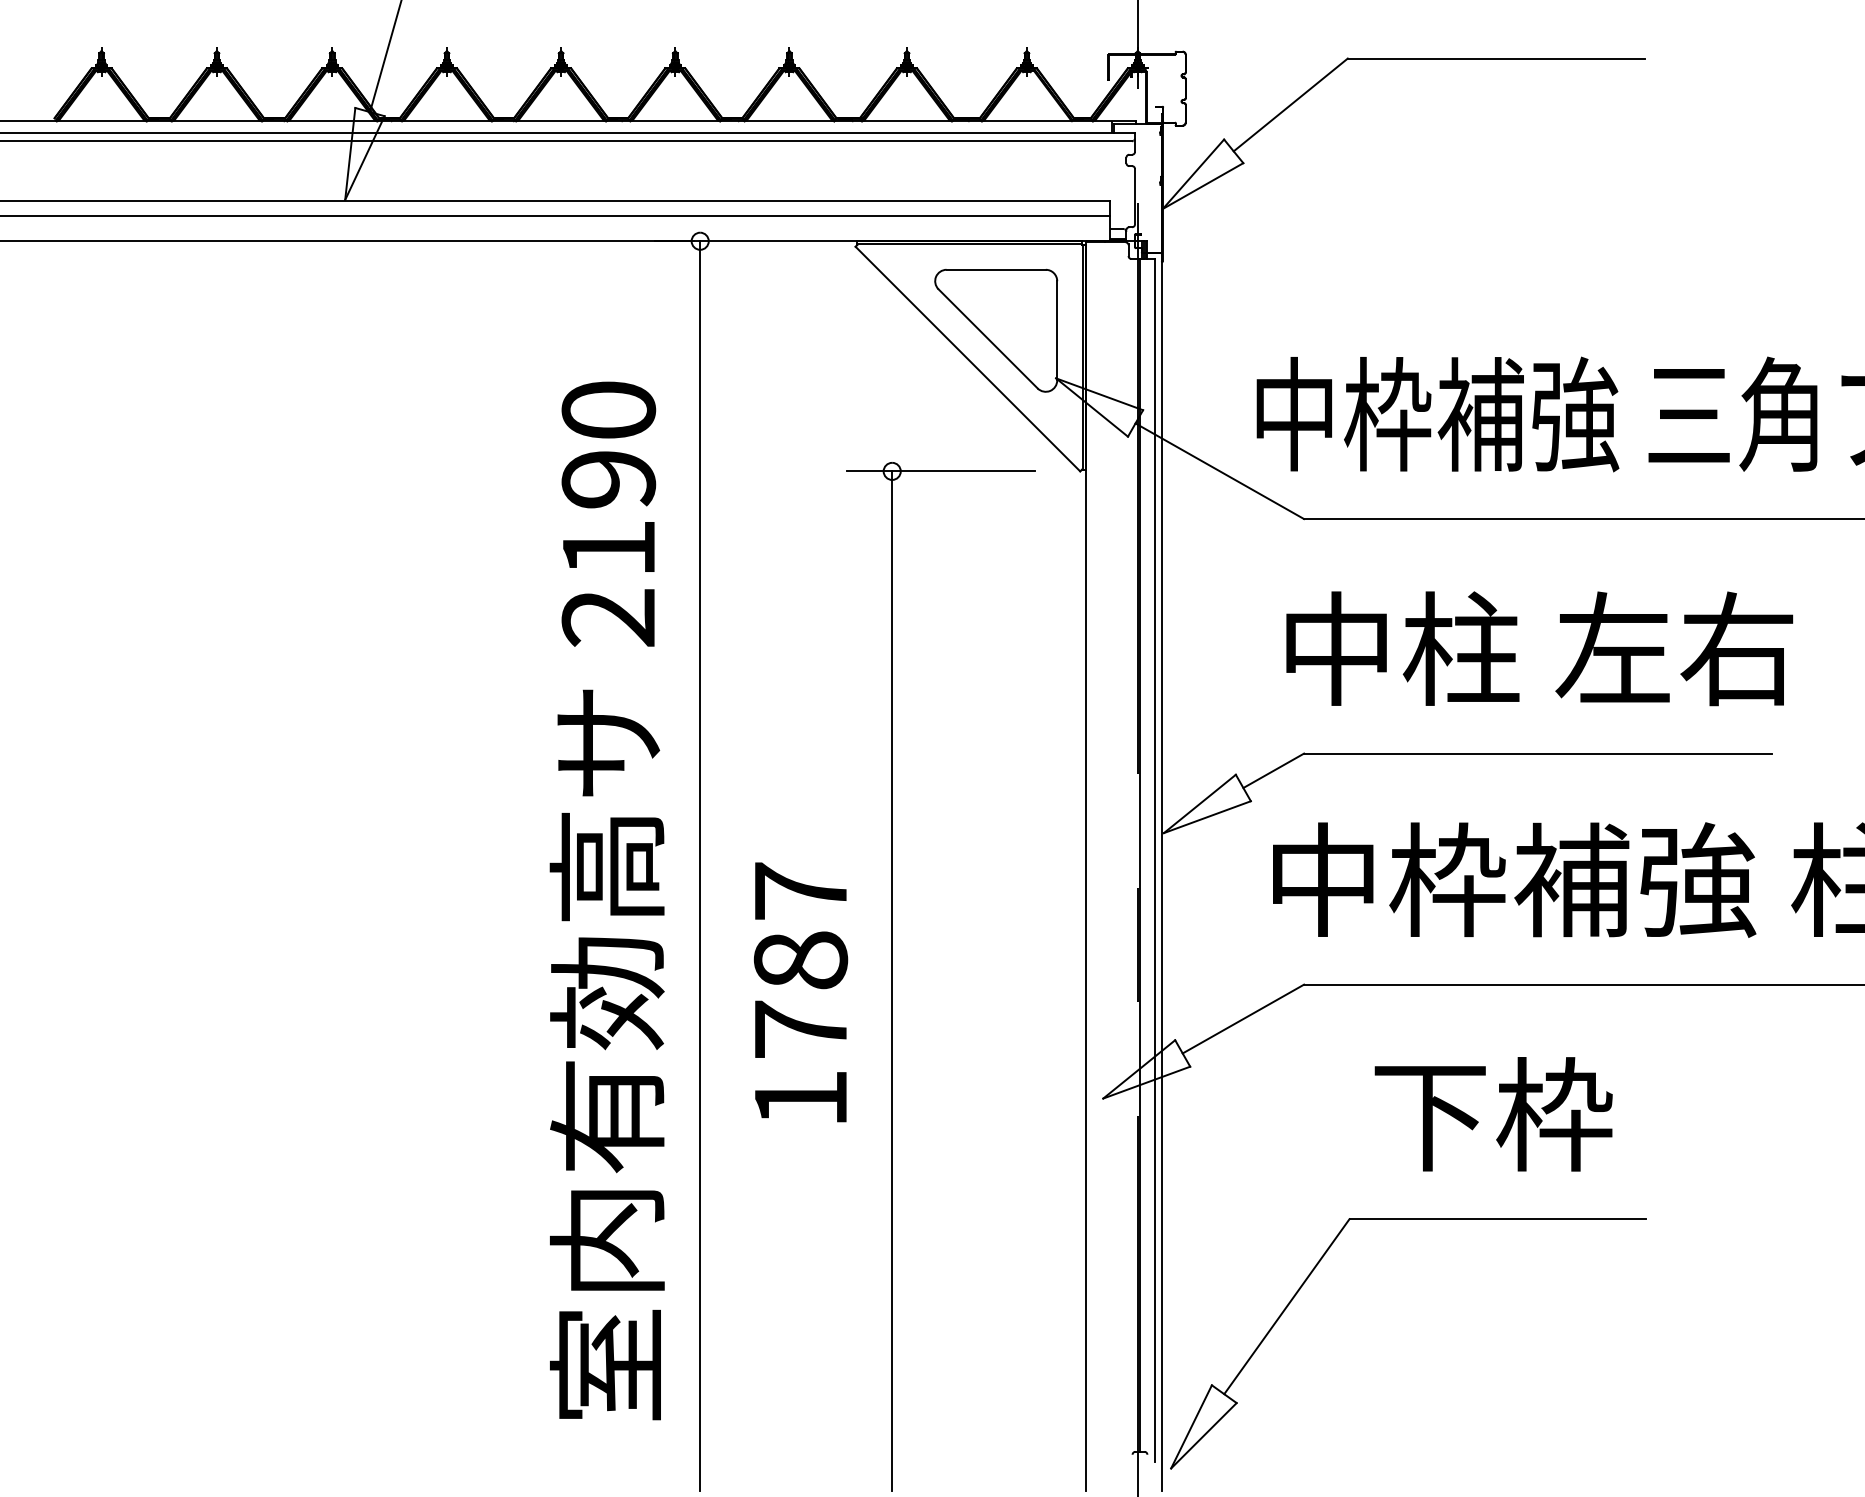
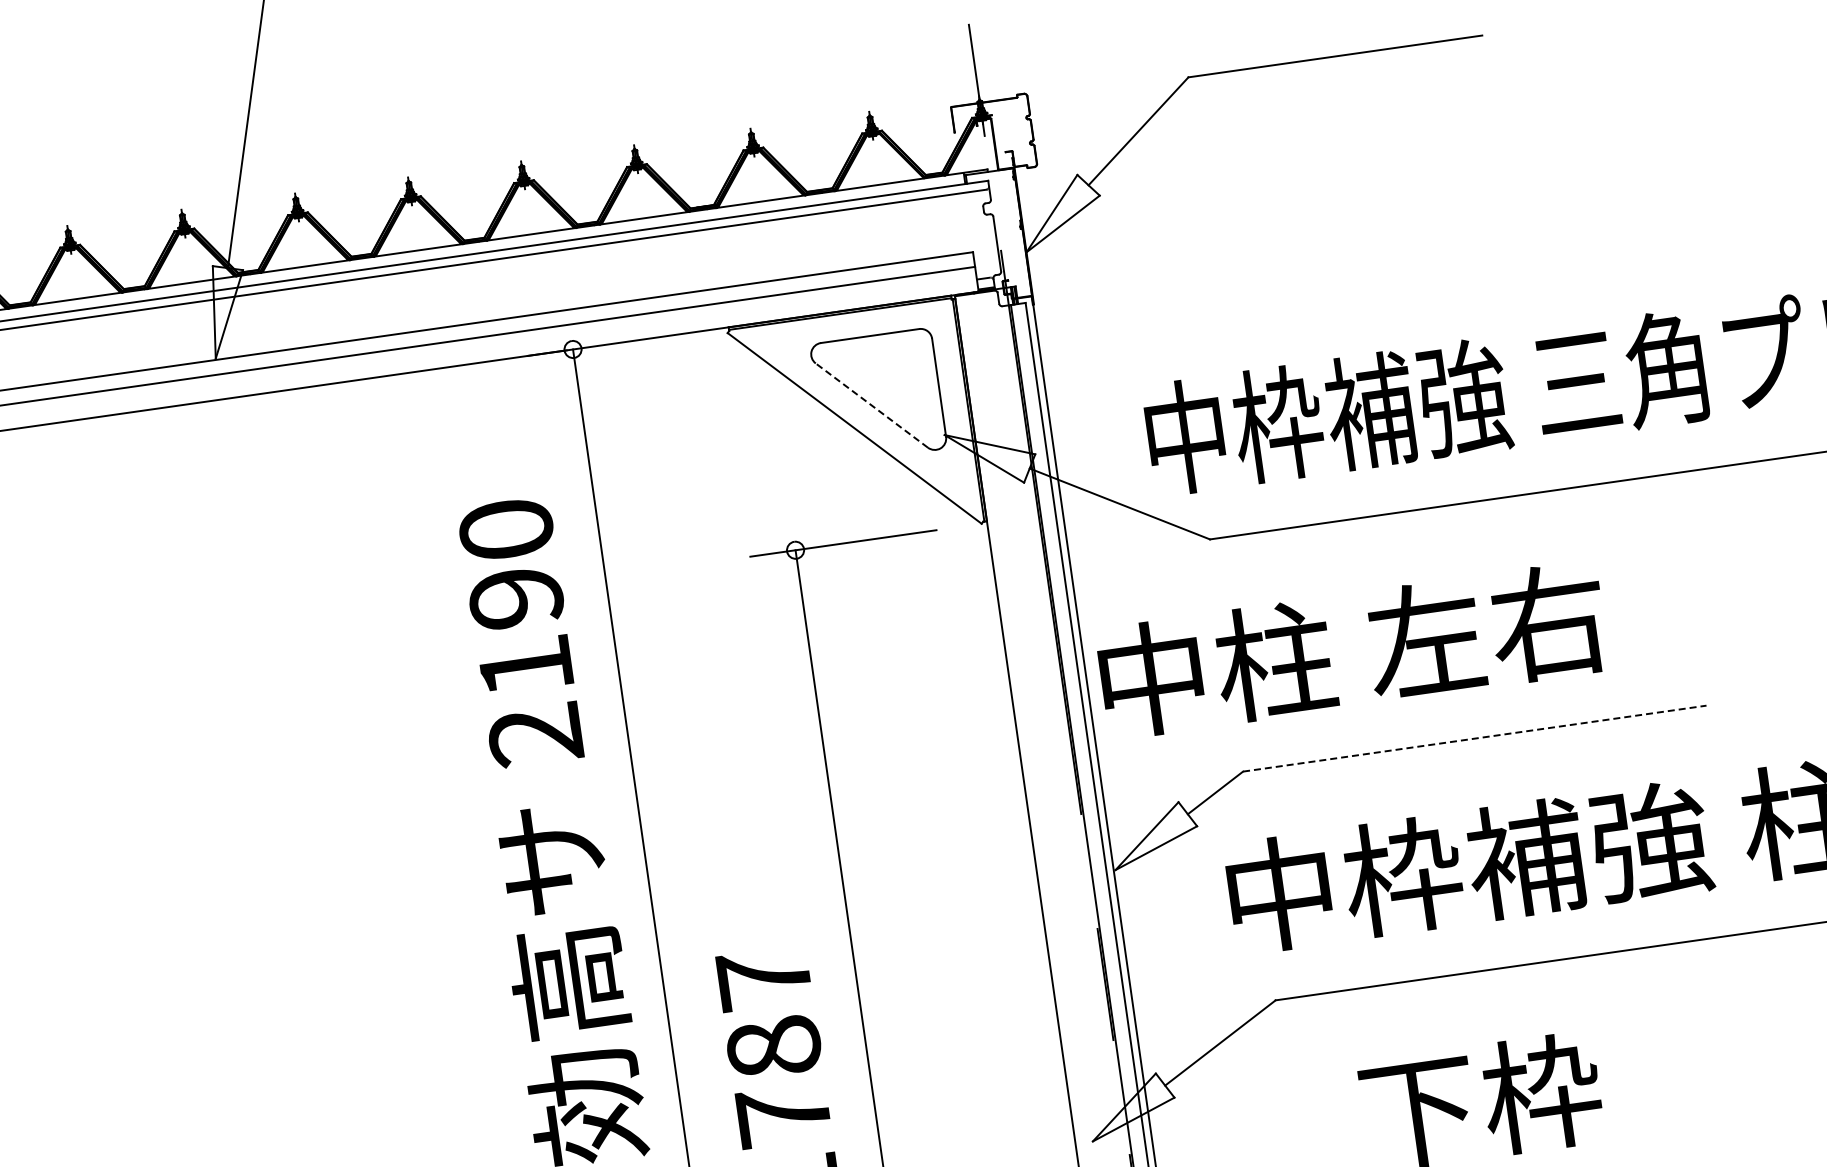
line: (987, 338) -> (871, 405), solid -> dashed
text: (1539, 648) -> (1352, 649), moved
line: (1538, 753) -> (1475, 738), solid -> dashed

